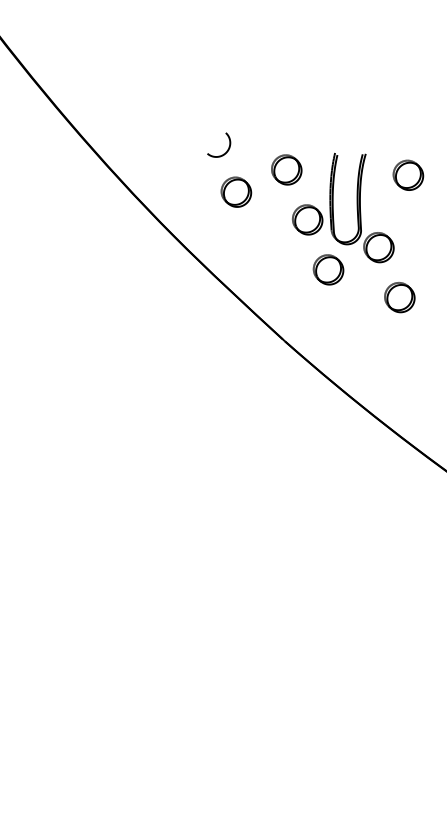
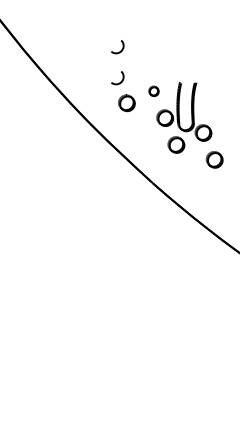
curve: (224, 93) -> (120, 50), added
part: (285, 170) -> (153, 91), size x0.6
part: (408, 173) -> (219, 93), removed

